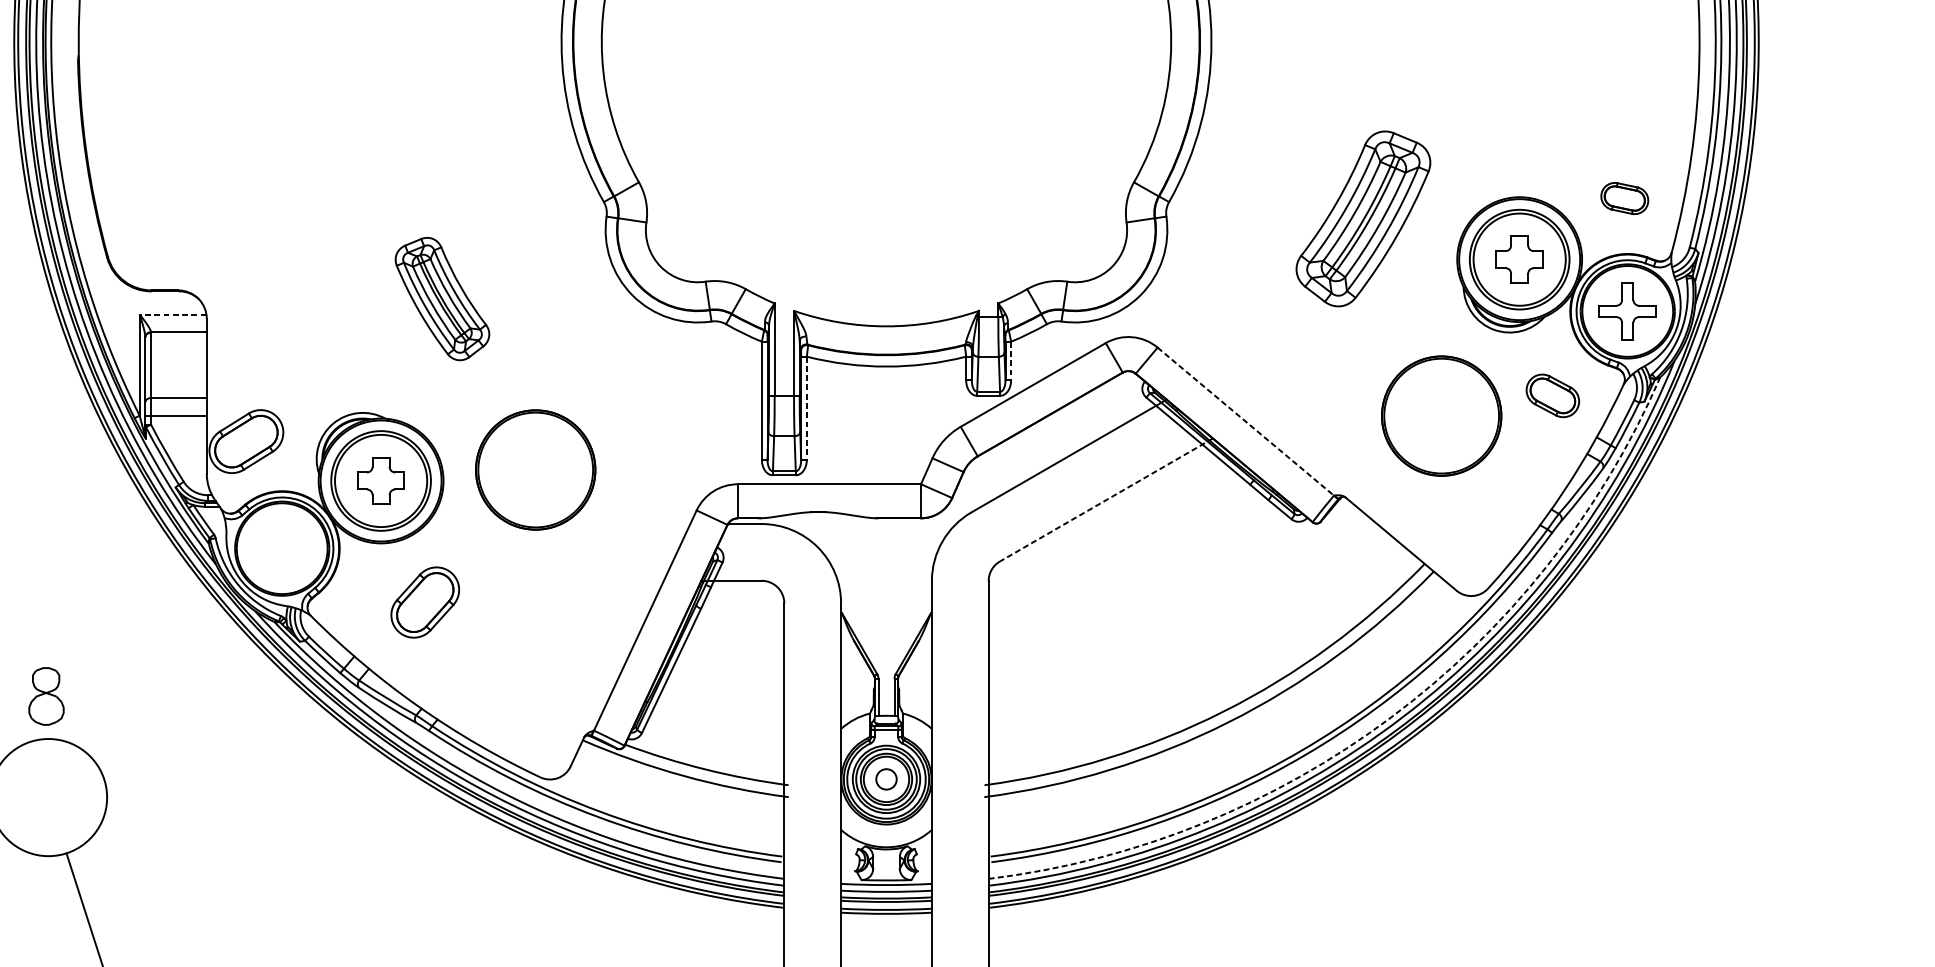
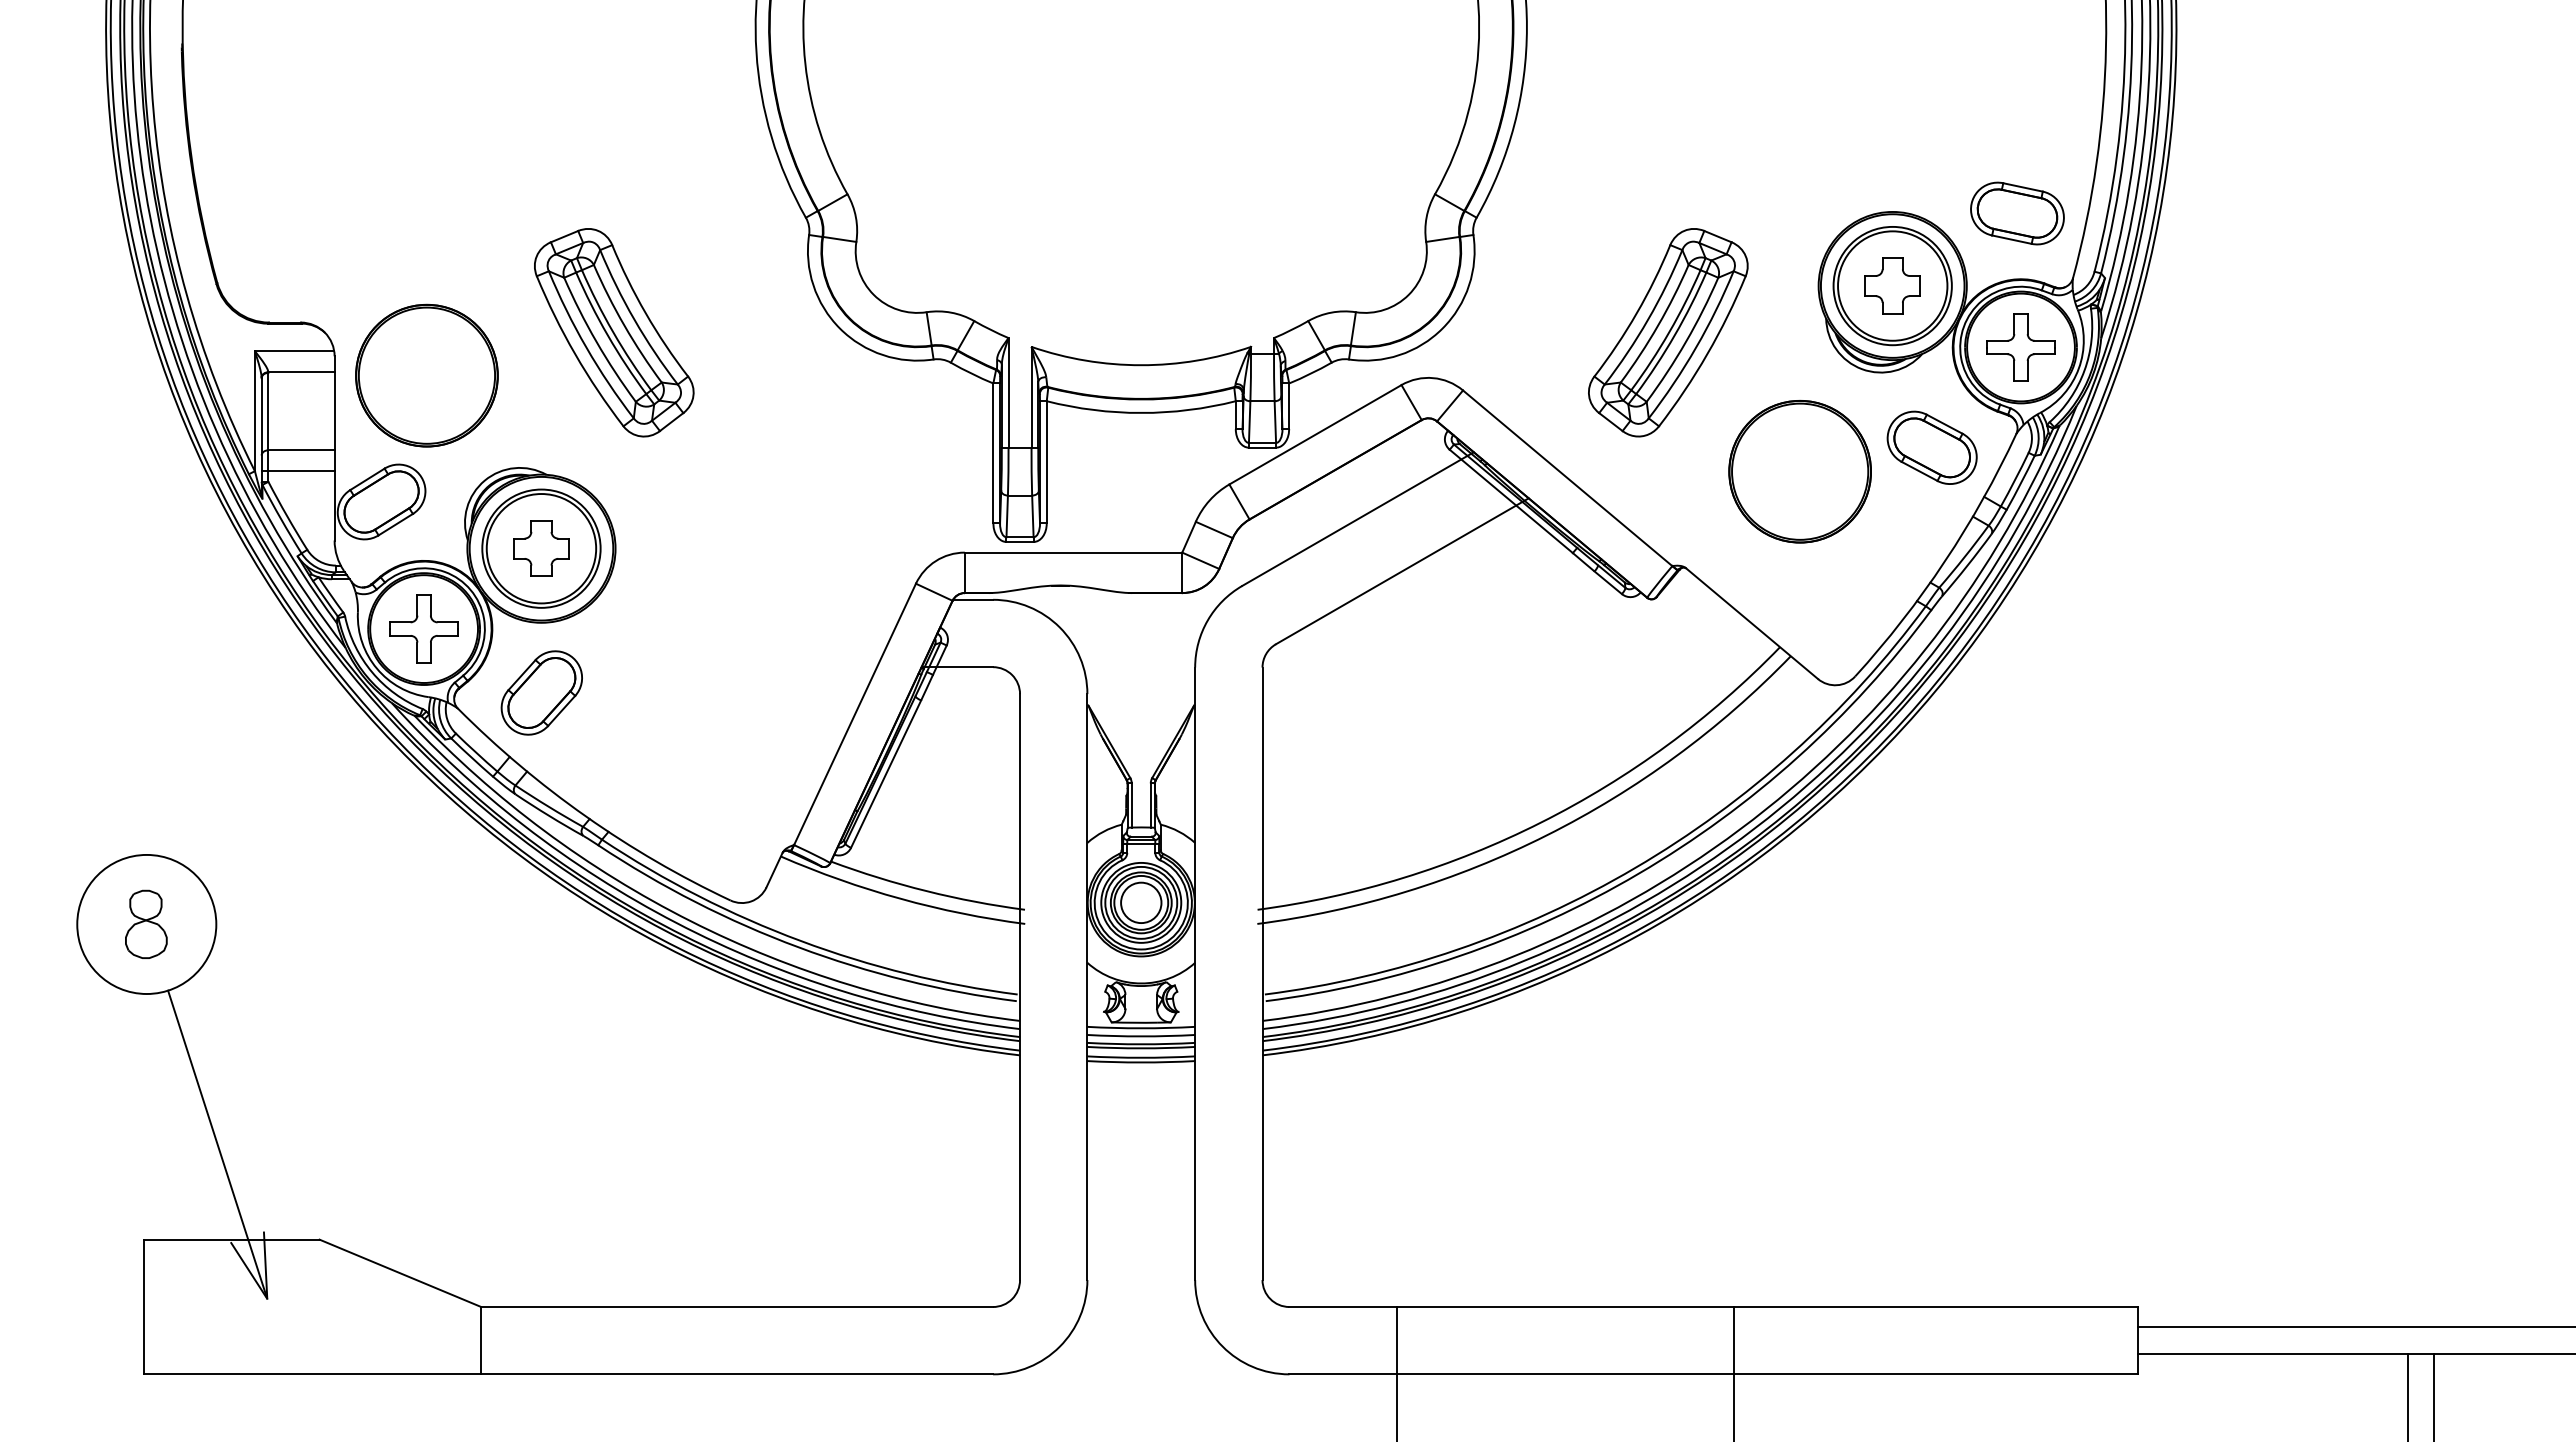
part: (1624, 198) -> (2017, 213), size x1.67
part: (1363, 218) -> (1668, 332), moved
part: (442, 298) -> (614, 332), size x1.43
line: (173, 314) -> (294, 351), dashed -> solid
line: (1011, 361) -> (1289, 406), dashed -> solid
part: (1552, 395) -> (1931, 447), size x1.43
line: (806, 408) -> (1046, 462), dashed -> solid
line: (1245, 421) -> (1567, 478), dashed -> solid
part: (535, 469) -> (426, 375), moved
line: (1106, 500) -> (1402, 571), dashed -> solid
part: (281, 548) -> (423, 628), added
part: (424, 602) -> (541, 692), moved
part: (46, 695) -> (146, 923), moved
arc: (1391, 717) -> (1740, 829), dashed -> solid
circle: (886, 779) -> (1141, 902), size x1.67

